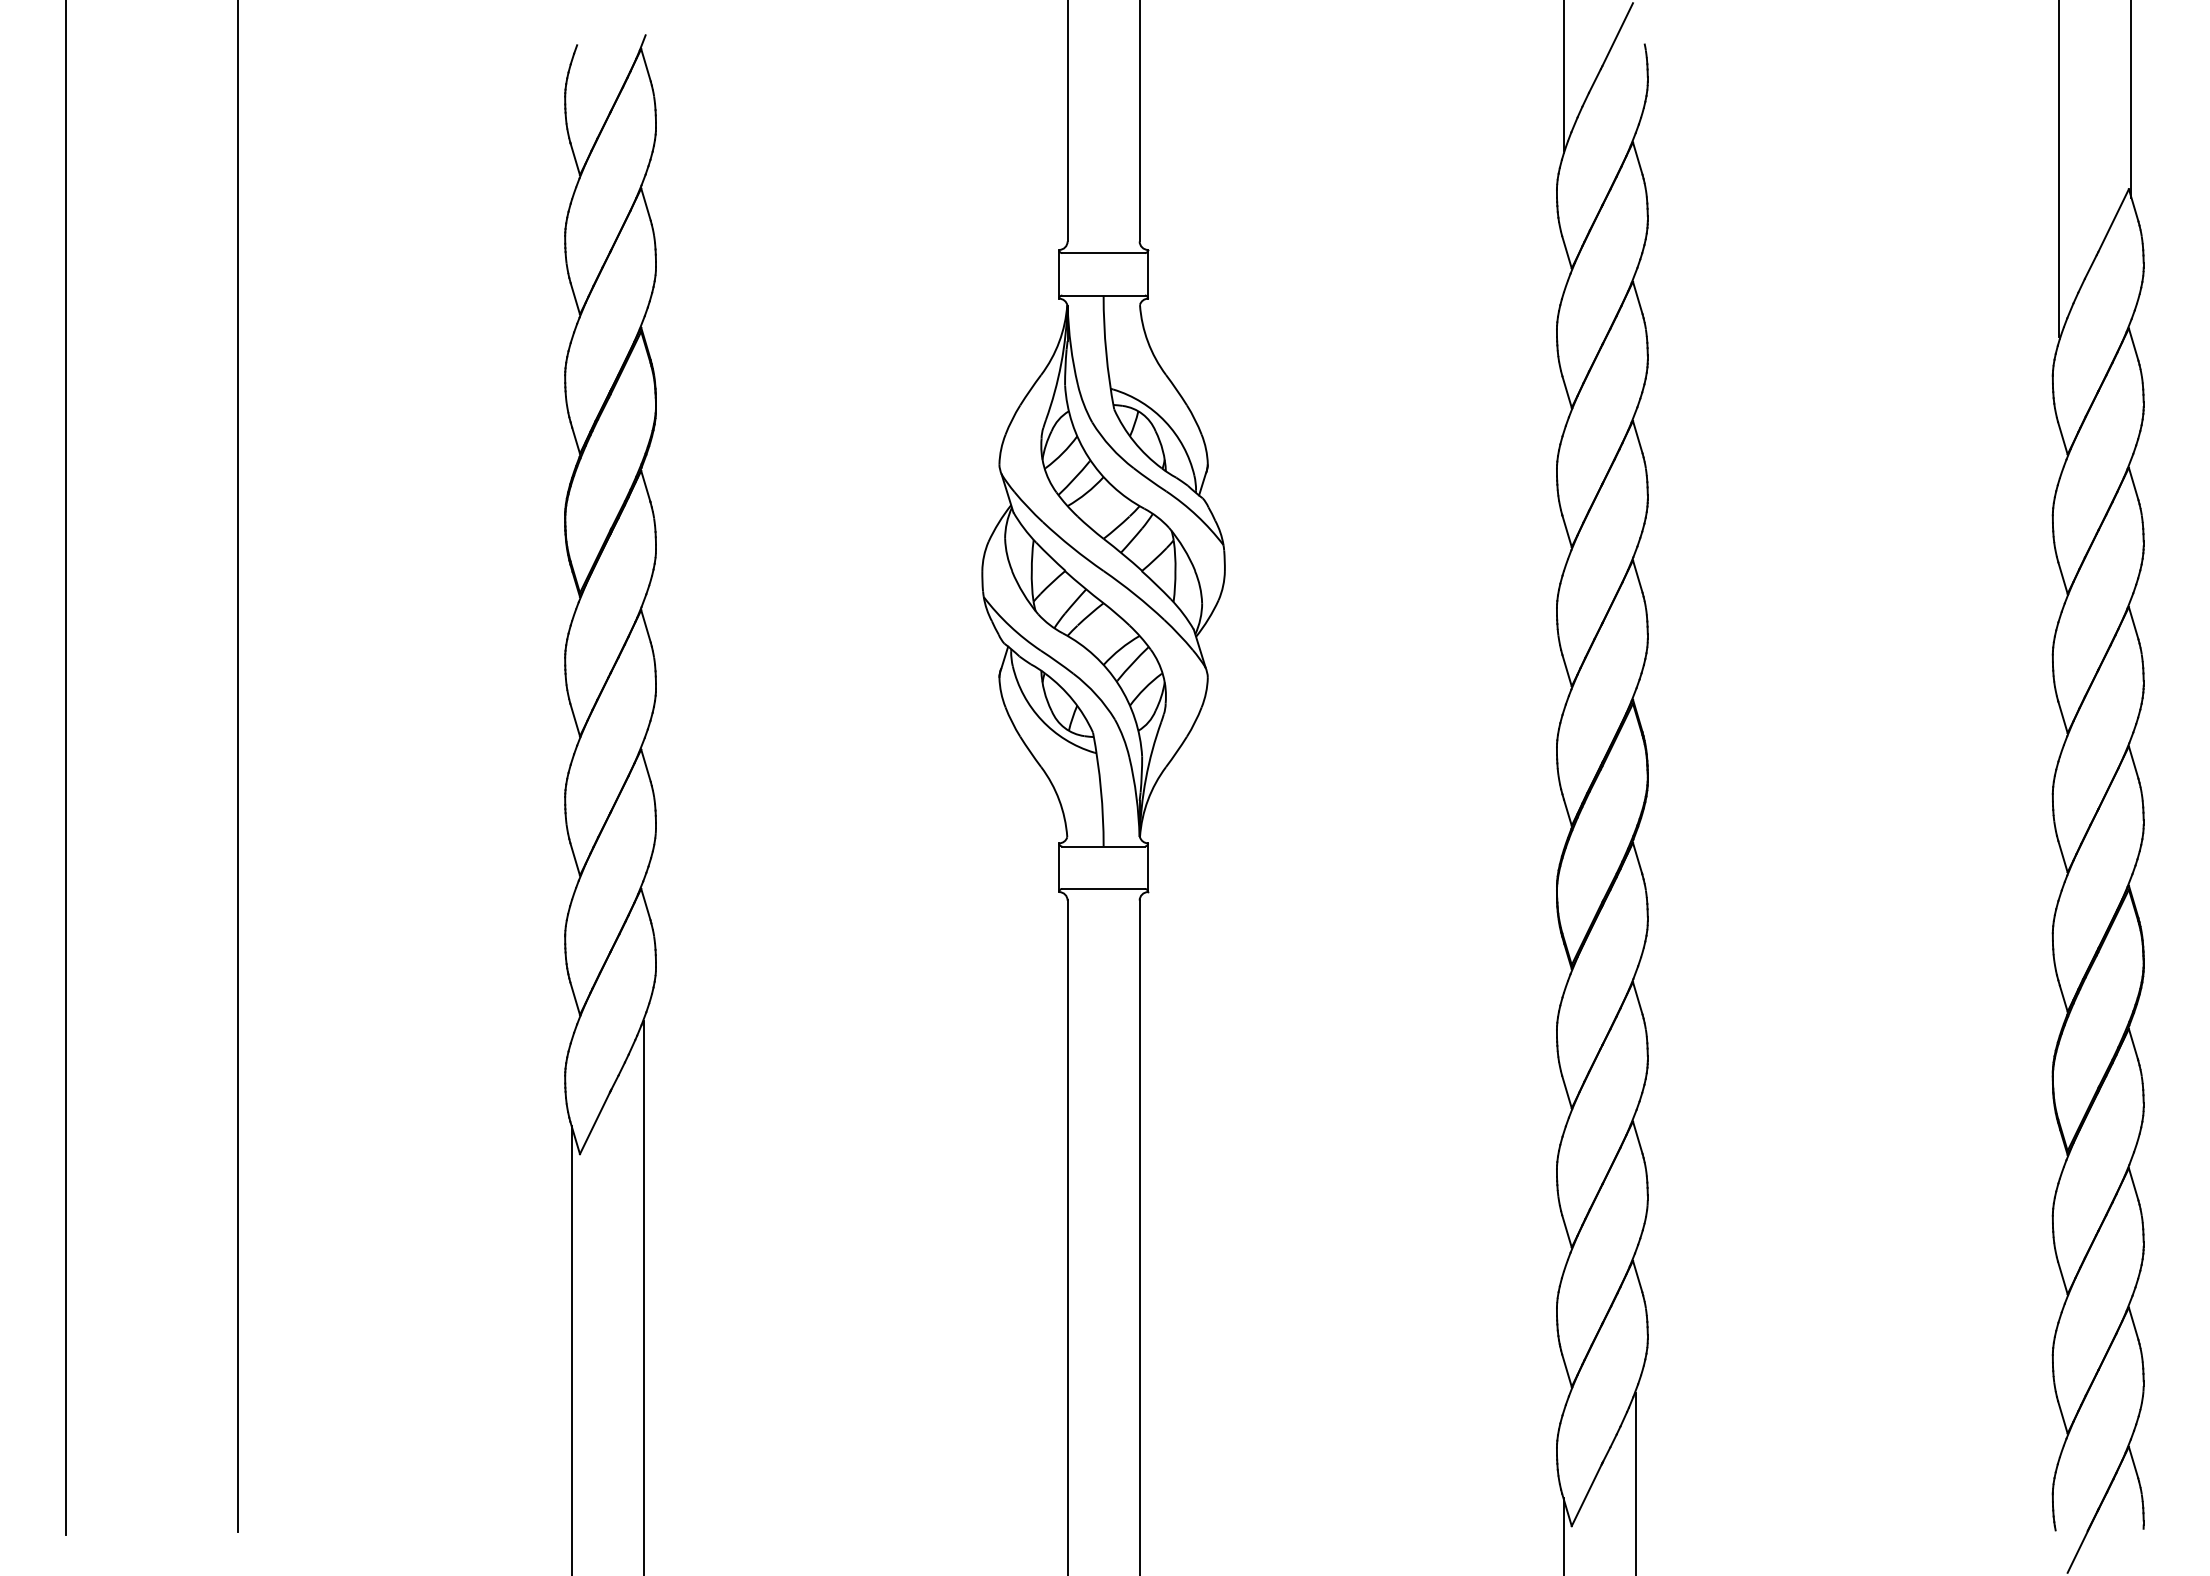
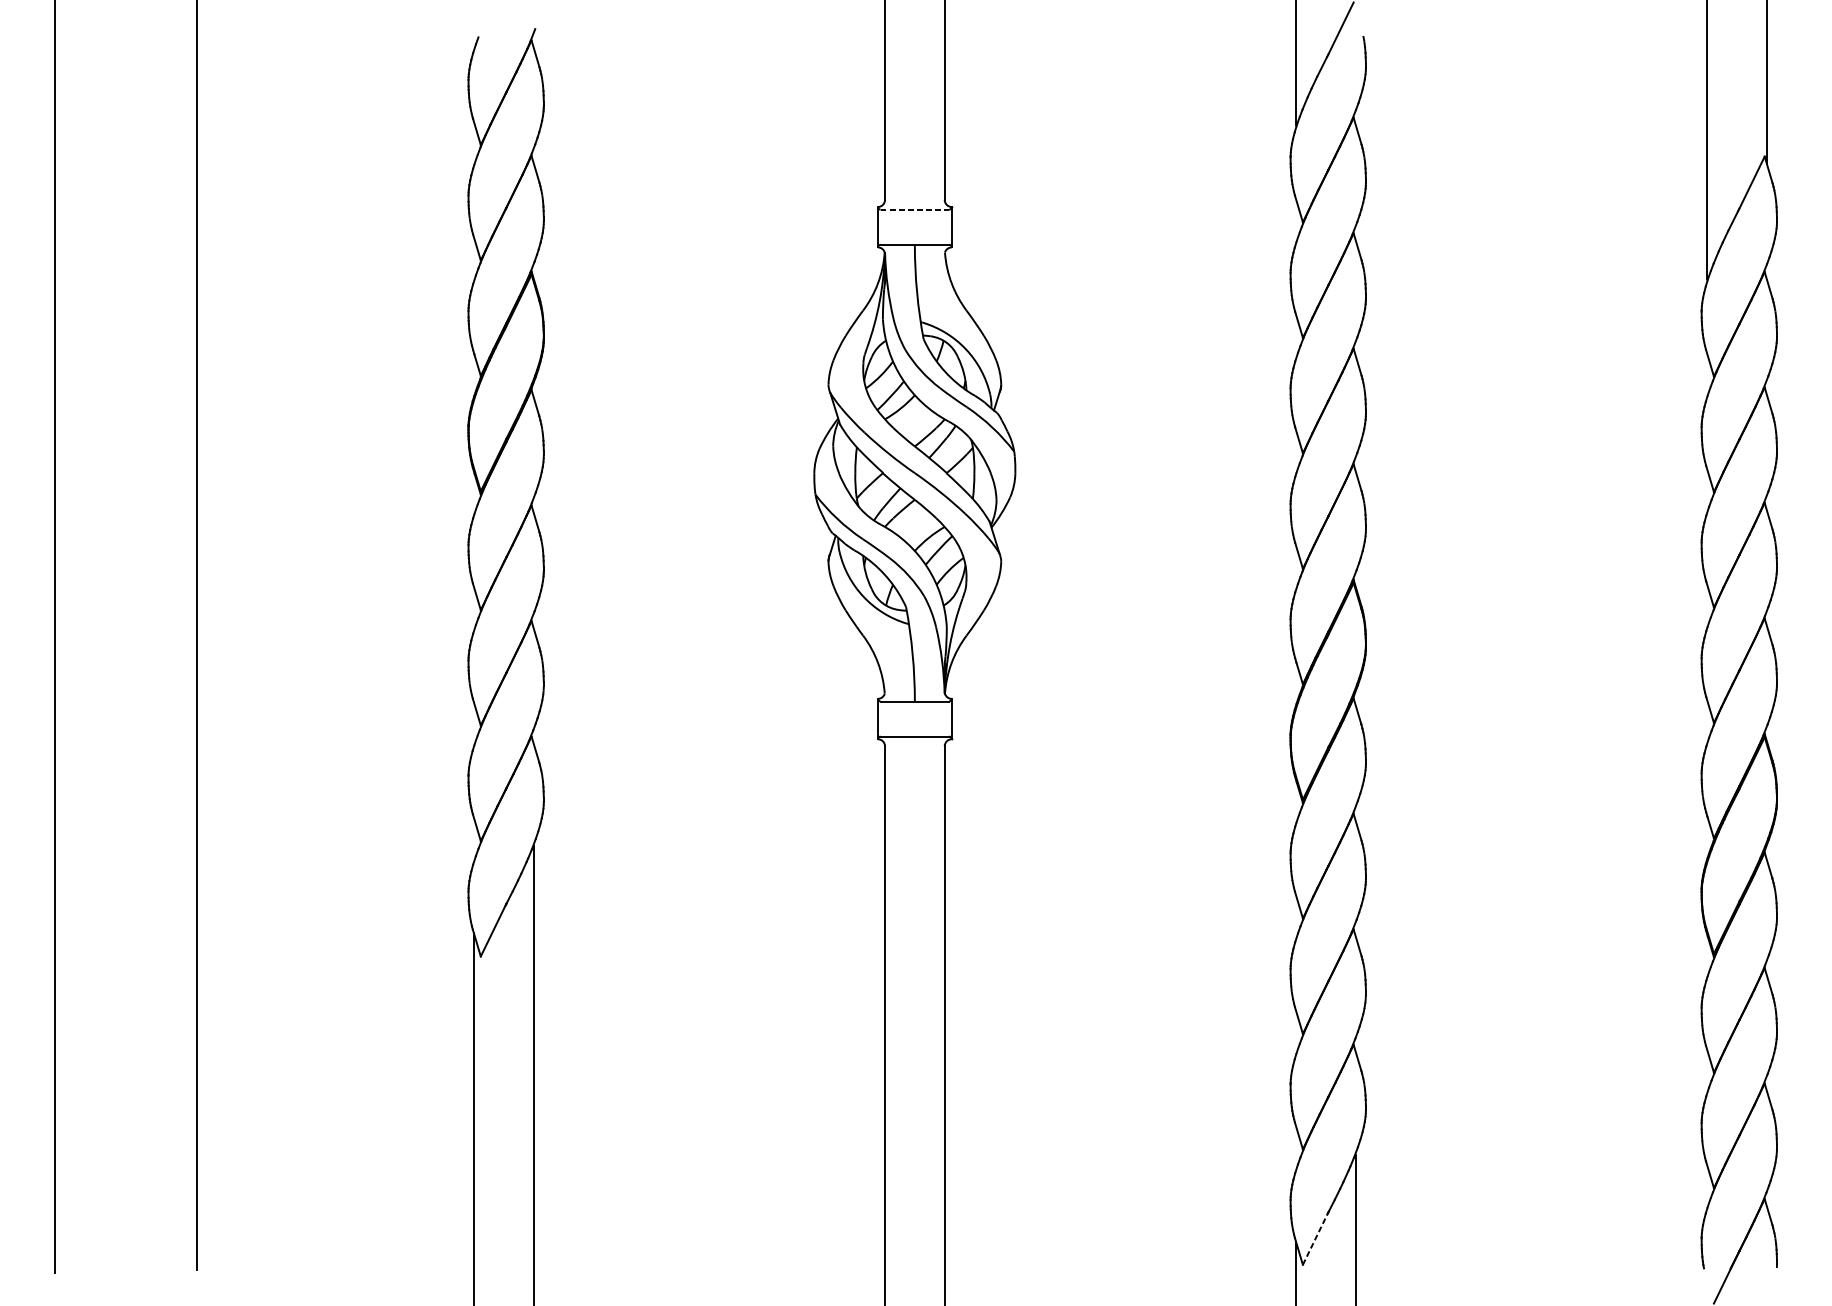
line: (1104, 253) -> (915, 209), solid -> dashed
line: (1587, 1494) -> (1315, 1238), solid -> dashed

